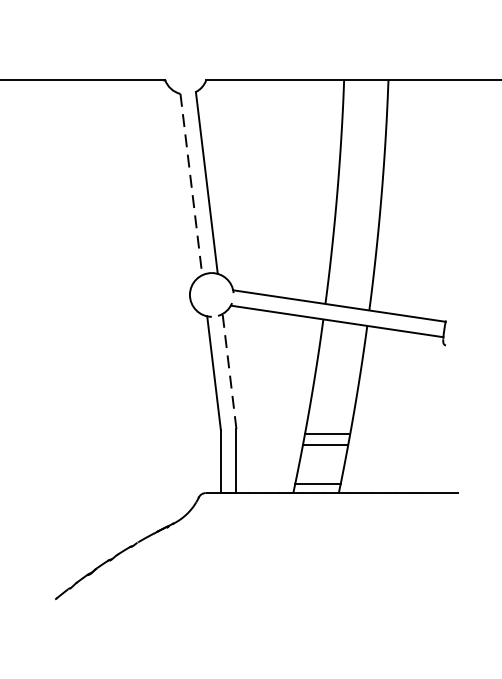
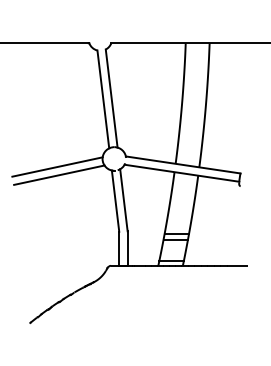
line: (191, 184) -> (103, 99), dashed -> solid
line: (106, 308) -> (57, 166), added
line: (110, 323) -> (59, 174), added
line: (228, 370) -> (123, 199), dashed -> solid

